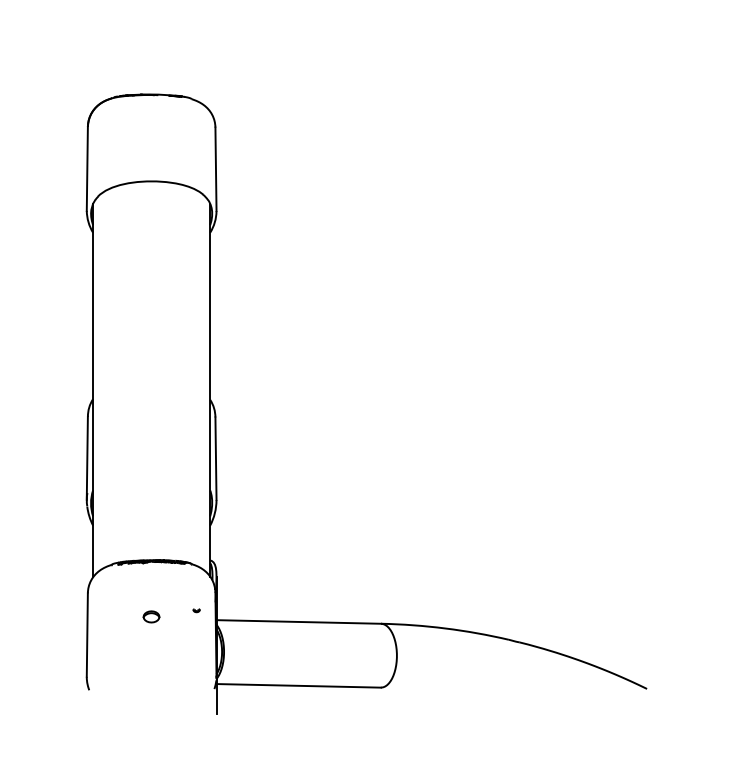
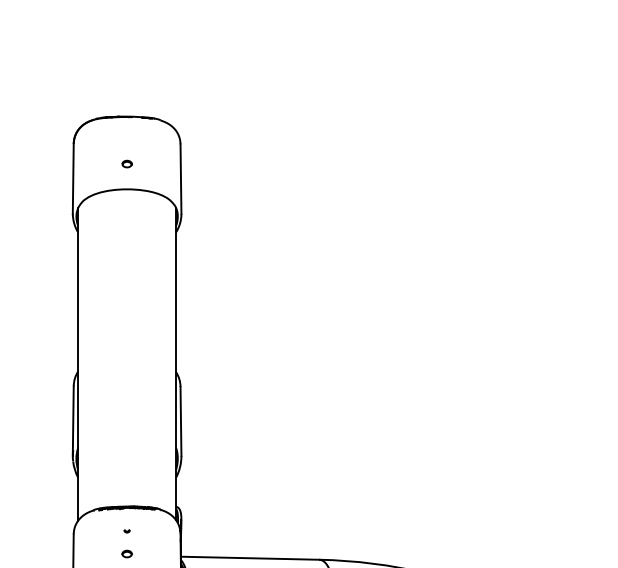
part: (151, 151) -> (126, 164), added
part: (196, 610) -> (126, 531), moved
part: (151, 616) -> (126, 553), size x0.71

